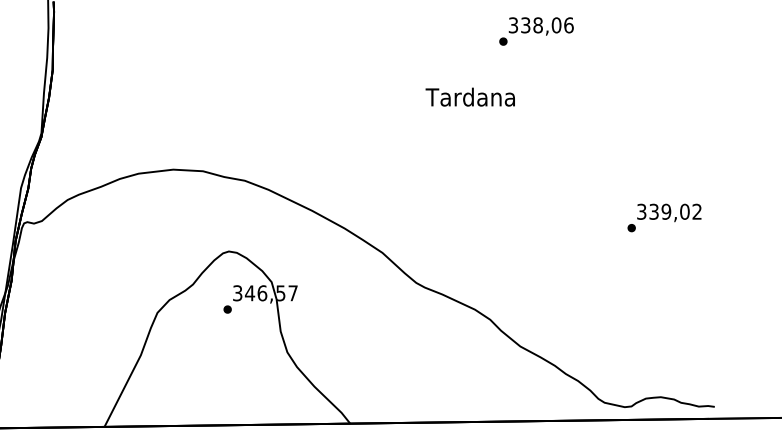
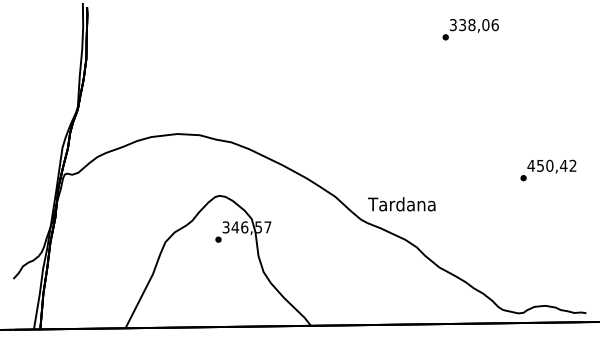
text: (536, 31) -> (470, 29), moved
text: (470, 97) -> (401, 204), moved
text: (663, 211) -> (547, 165), 339,02 -> 450,42

